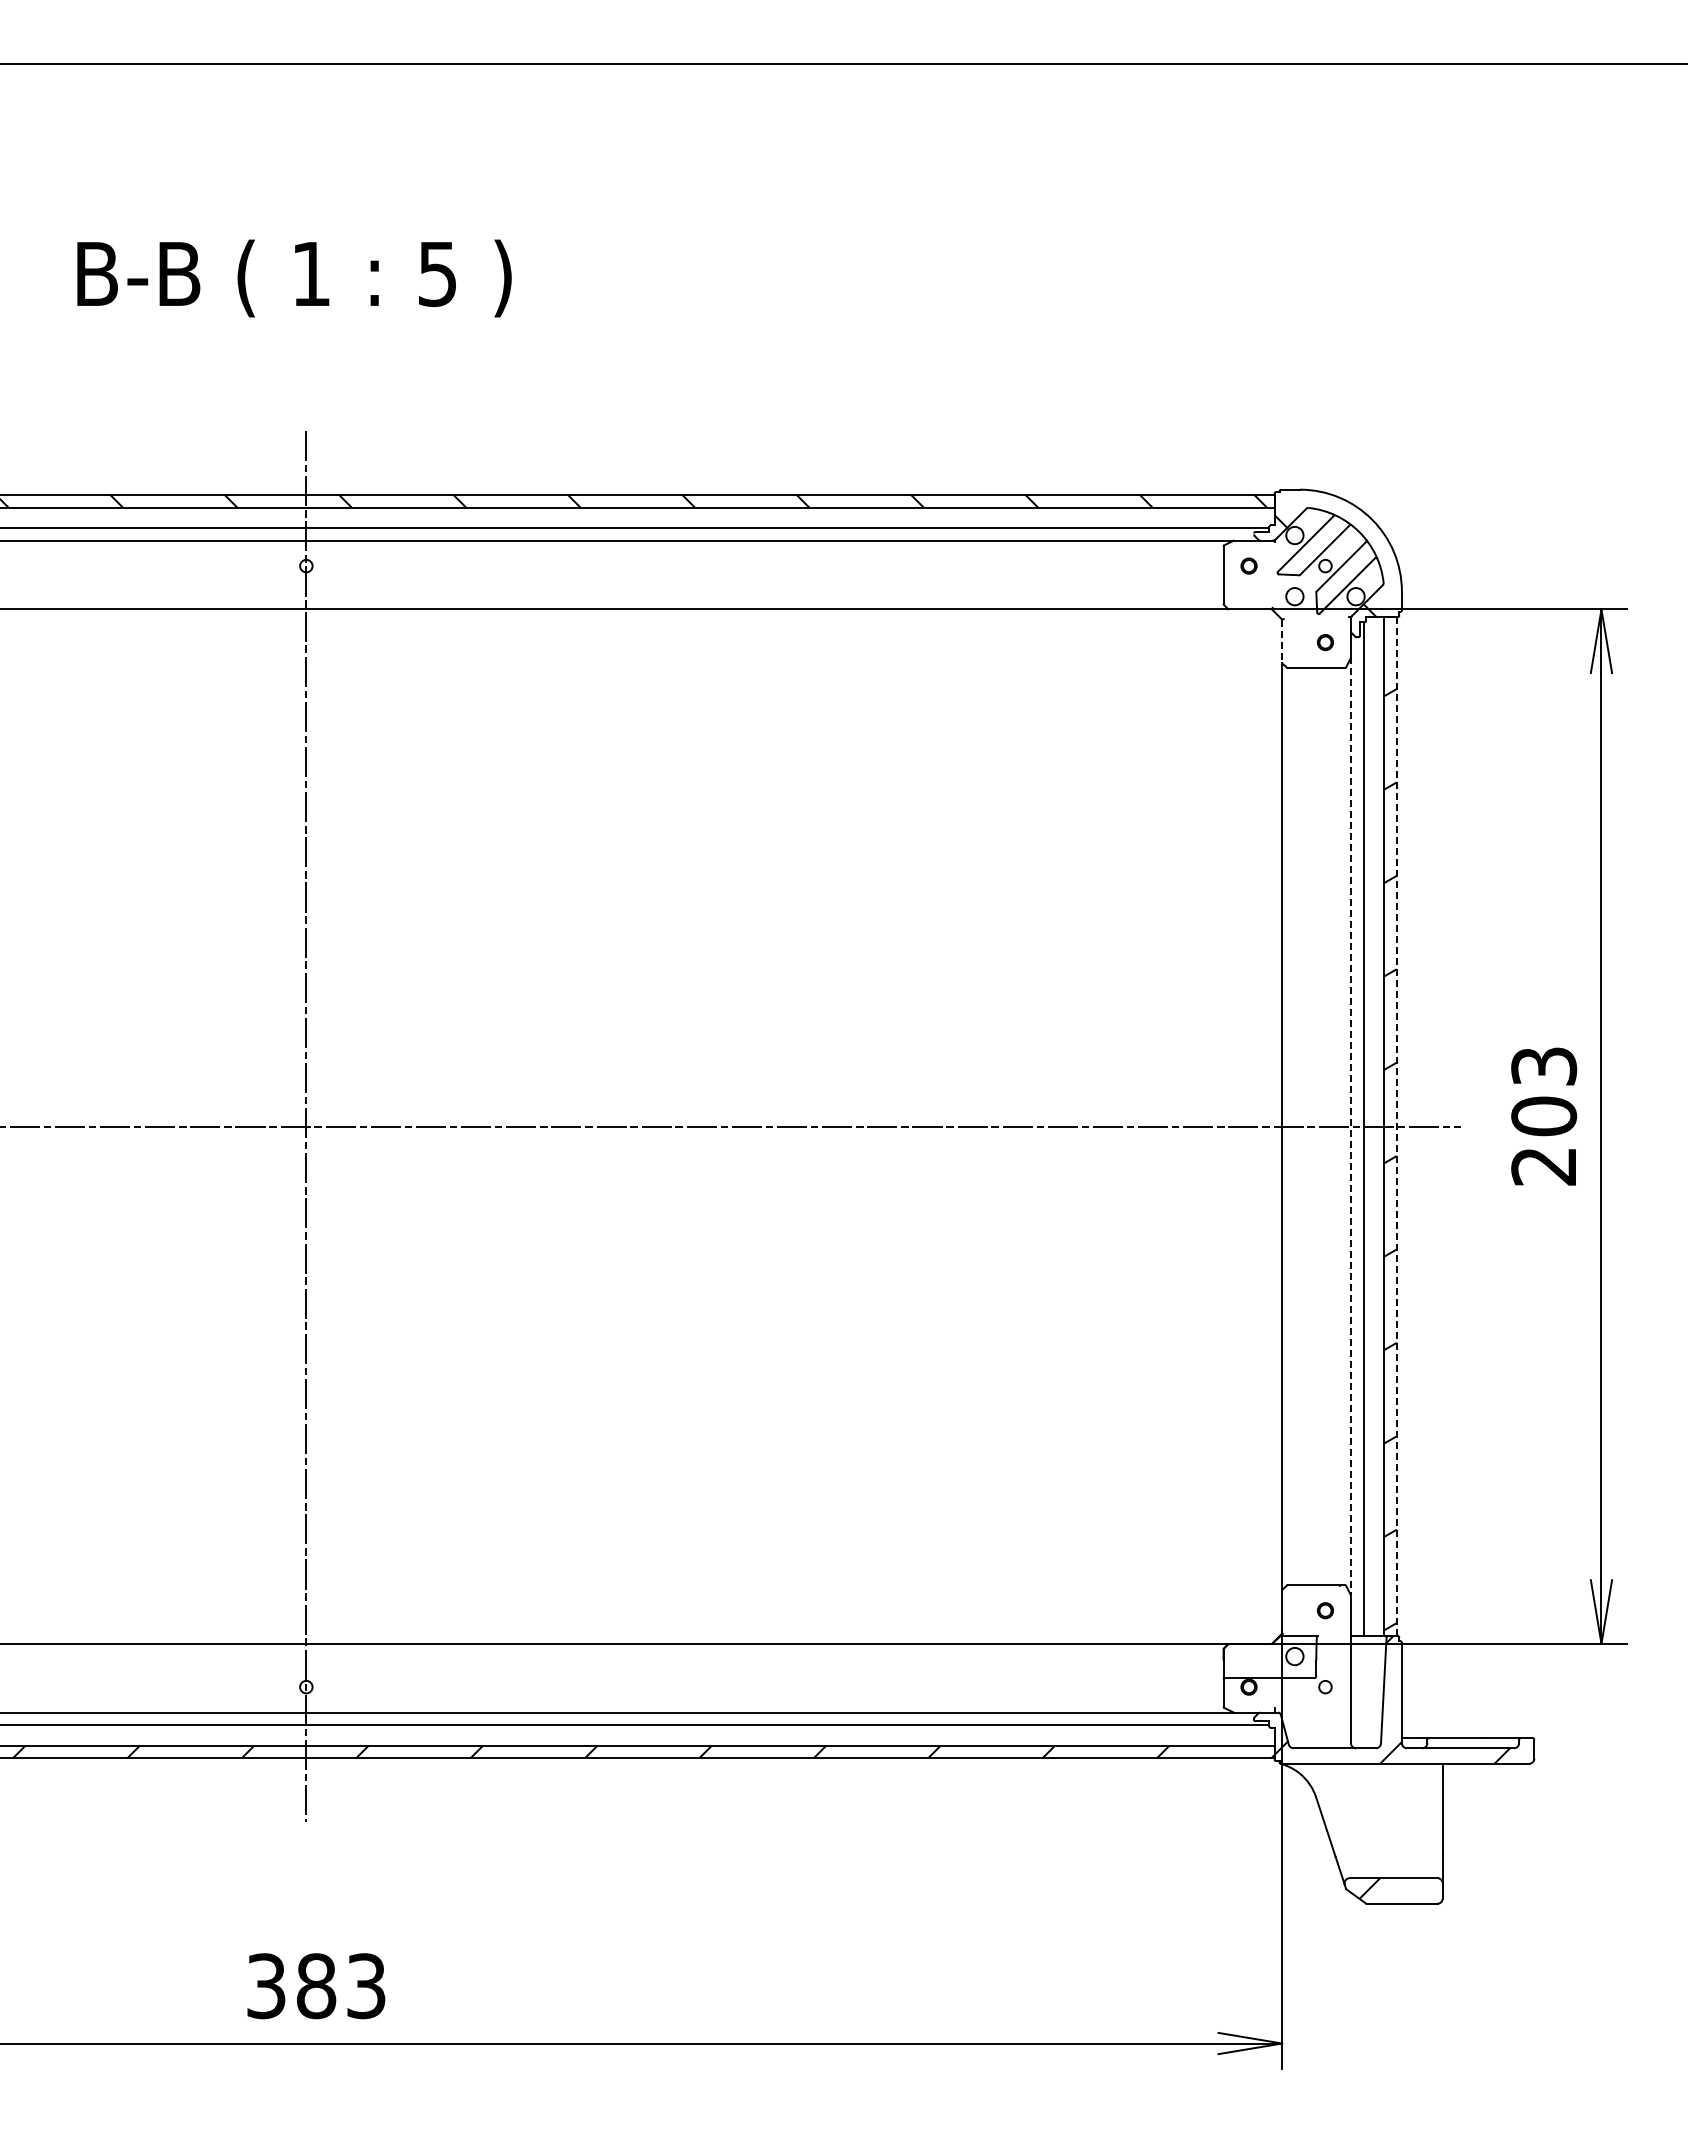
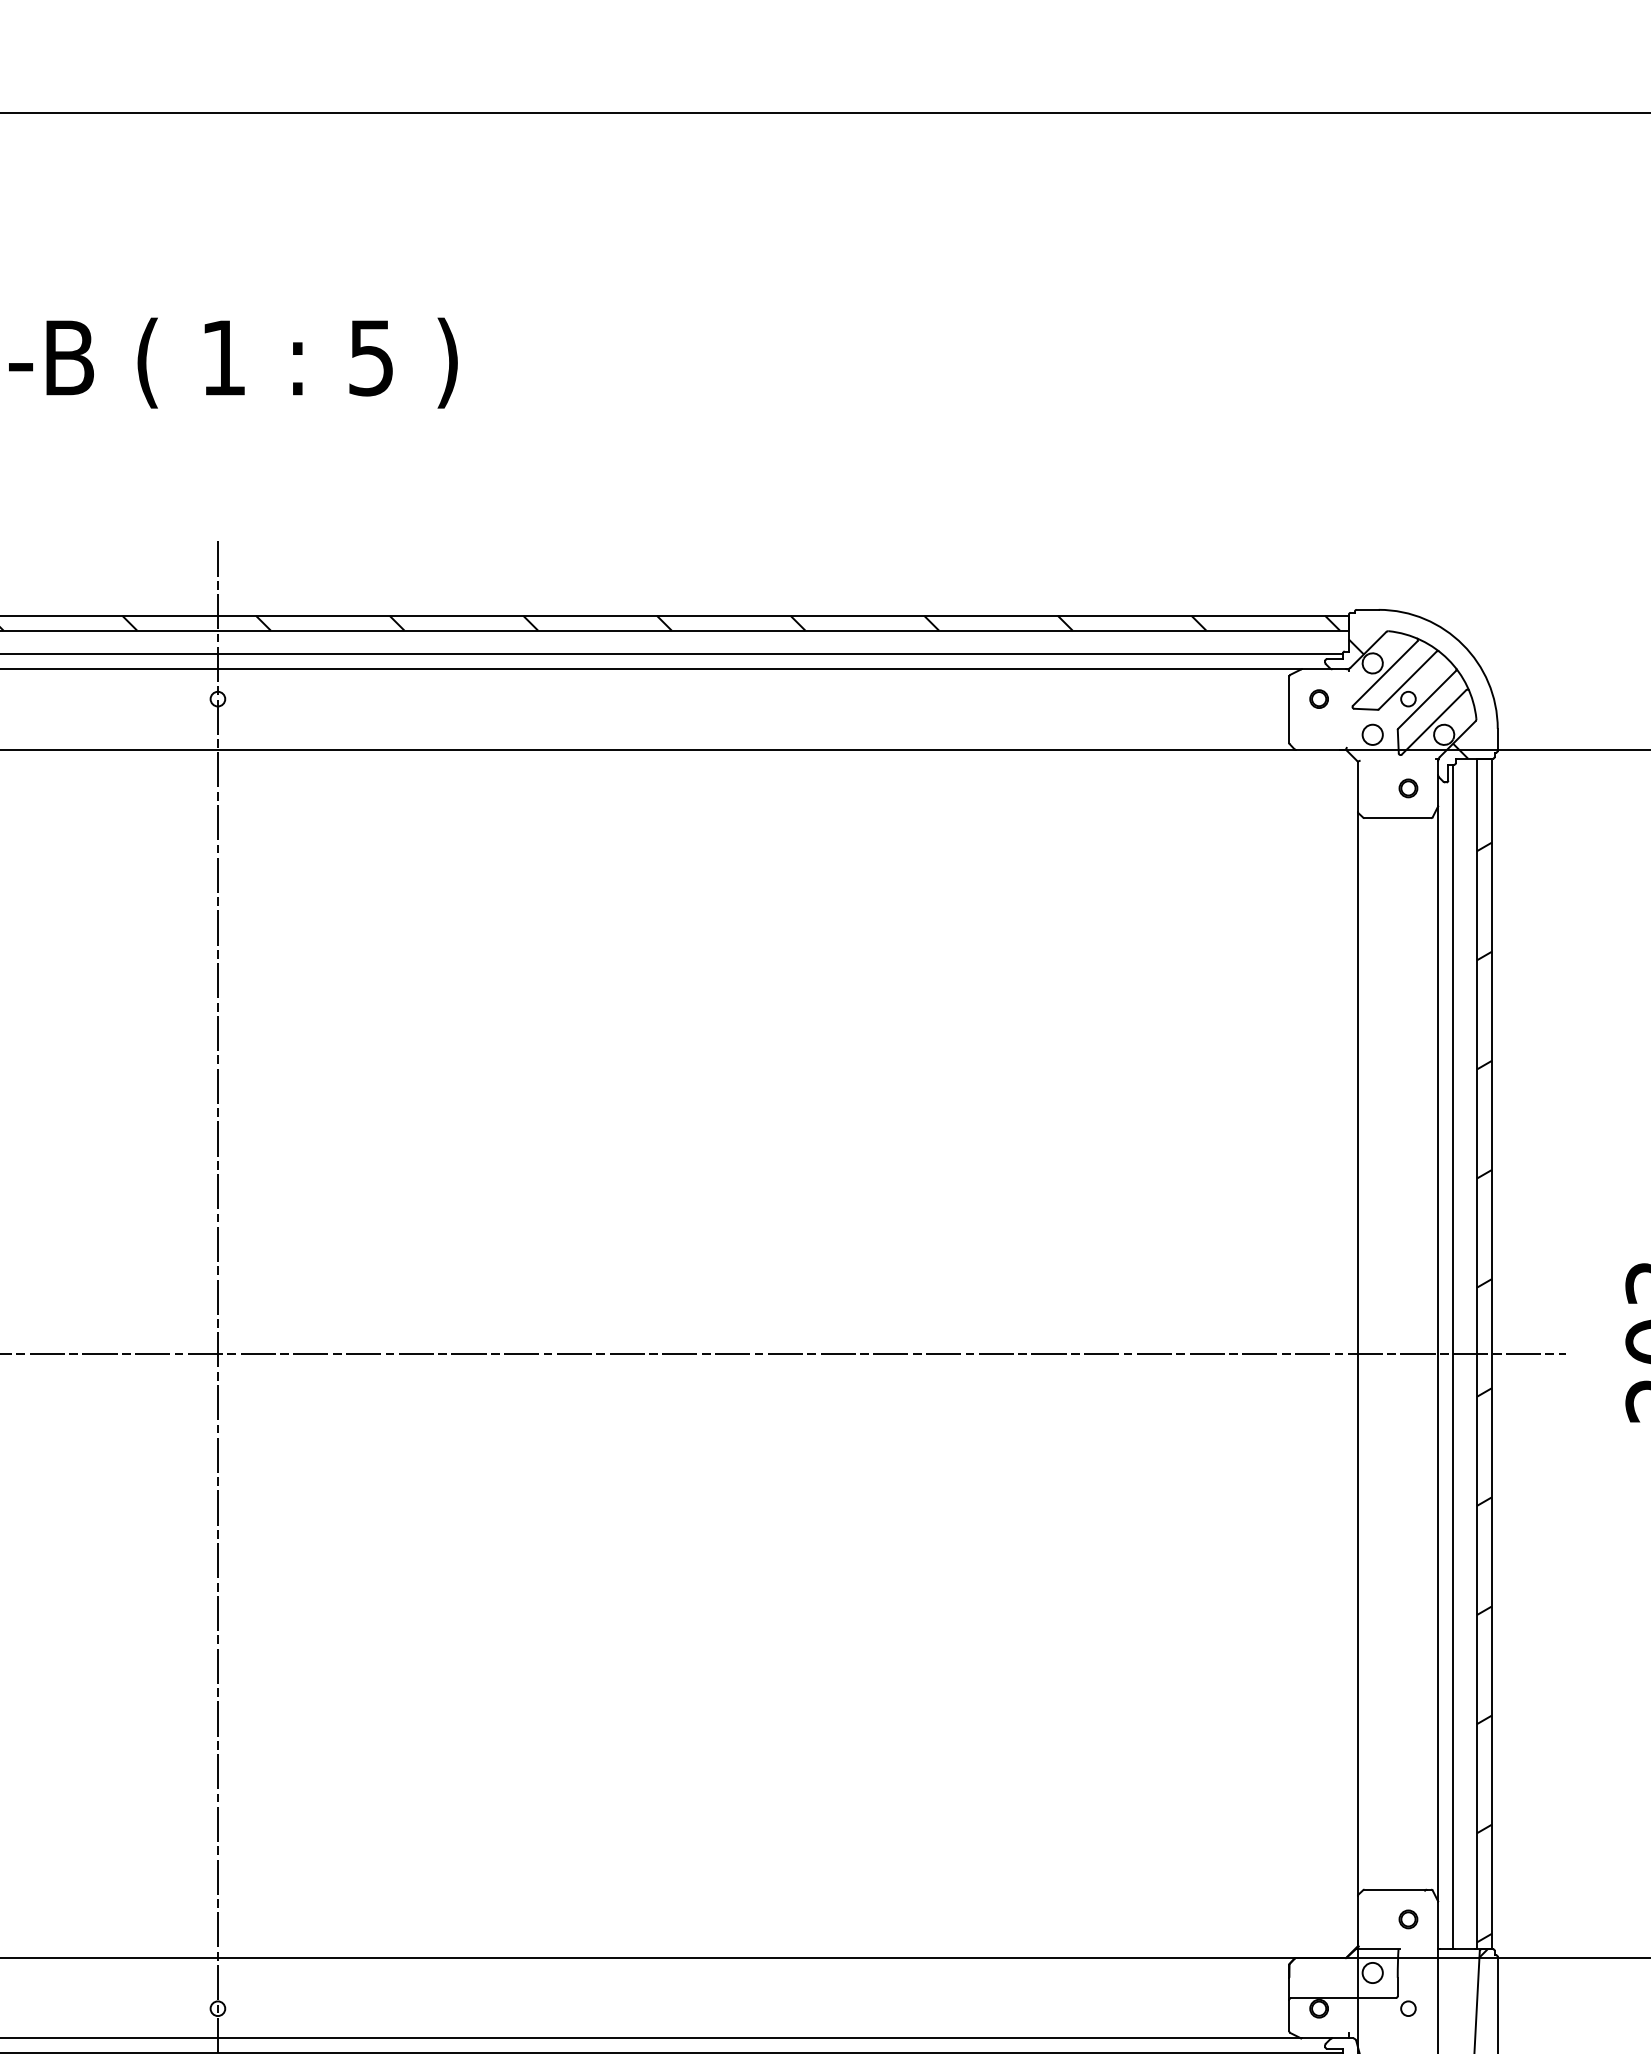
line: (1282, 641) -> (1358, 787), dashed -> solid
line: (1396, 1126) -> (1491, 1353), dashed -> solid
line: (1350, 1127) -> (1437, 1354), dashed -> solid

